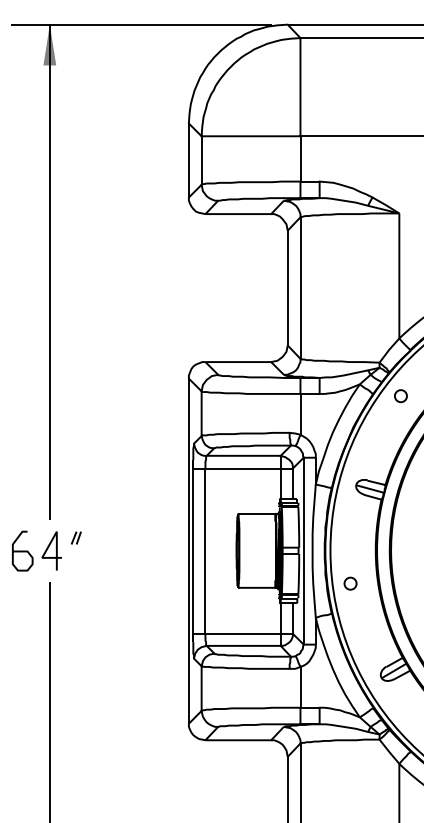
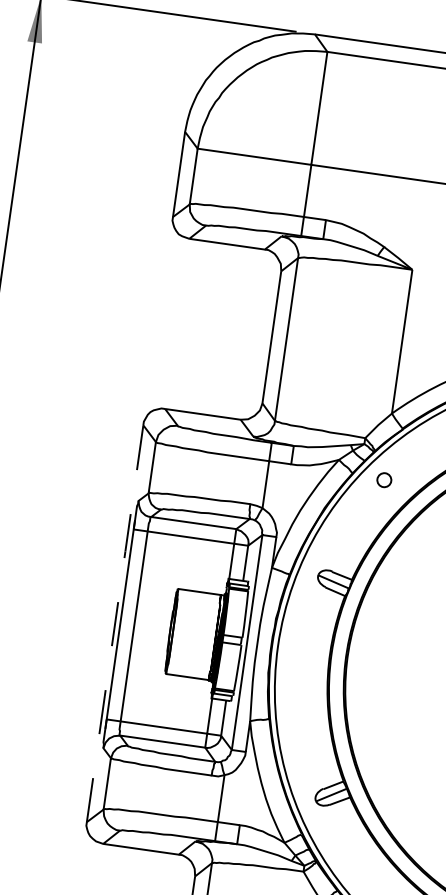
line: (188, 551) -> (114, 624), solid -> dashed
circle: (350, 583) -> (295, 687), removed

